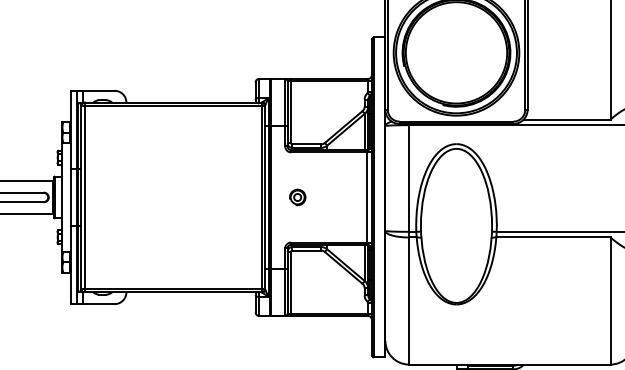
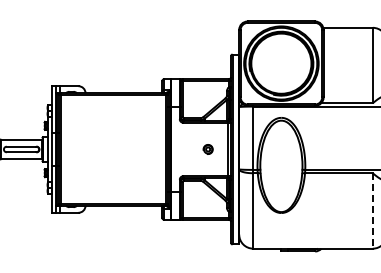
part: (296, 197) -> (207, 149), moved
line: (610, 300) -> (372, 210), solid -> dashed

